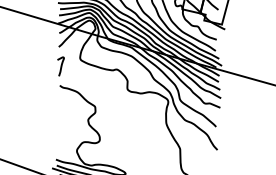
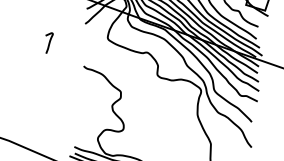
curve: (60, 66) -> (48, 43), moved

